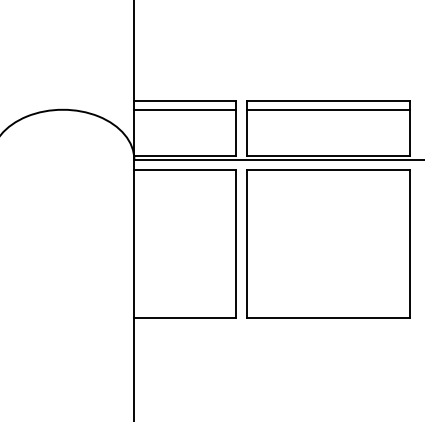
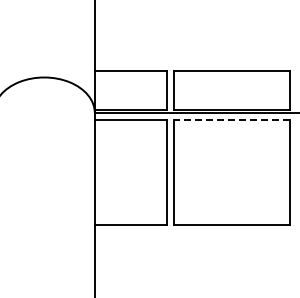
line: (184, 109) -> (130, 77), removed
line: (327, 109) -> (231, 77), removed
line: (327, 170) -> (231, 120), solid -> dashed

